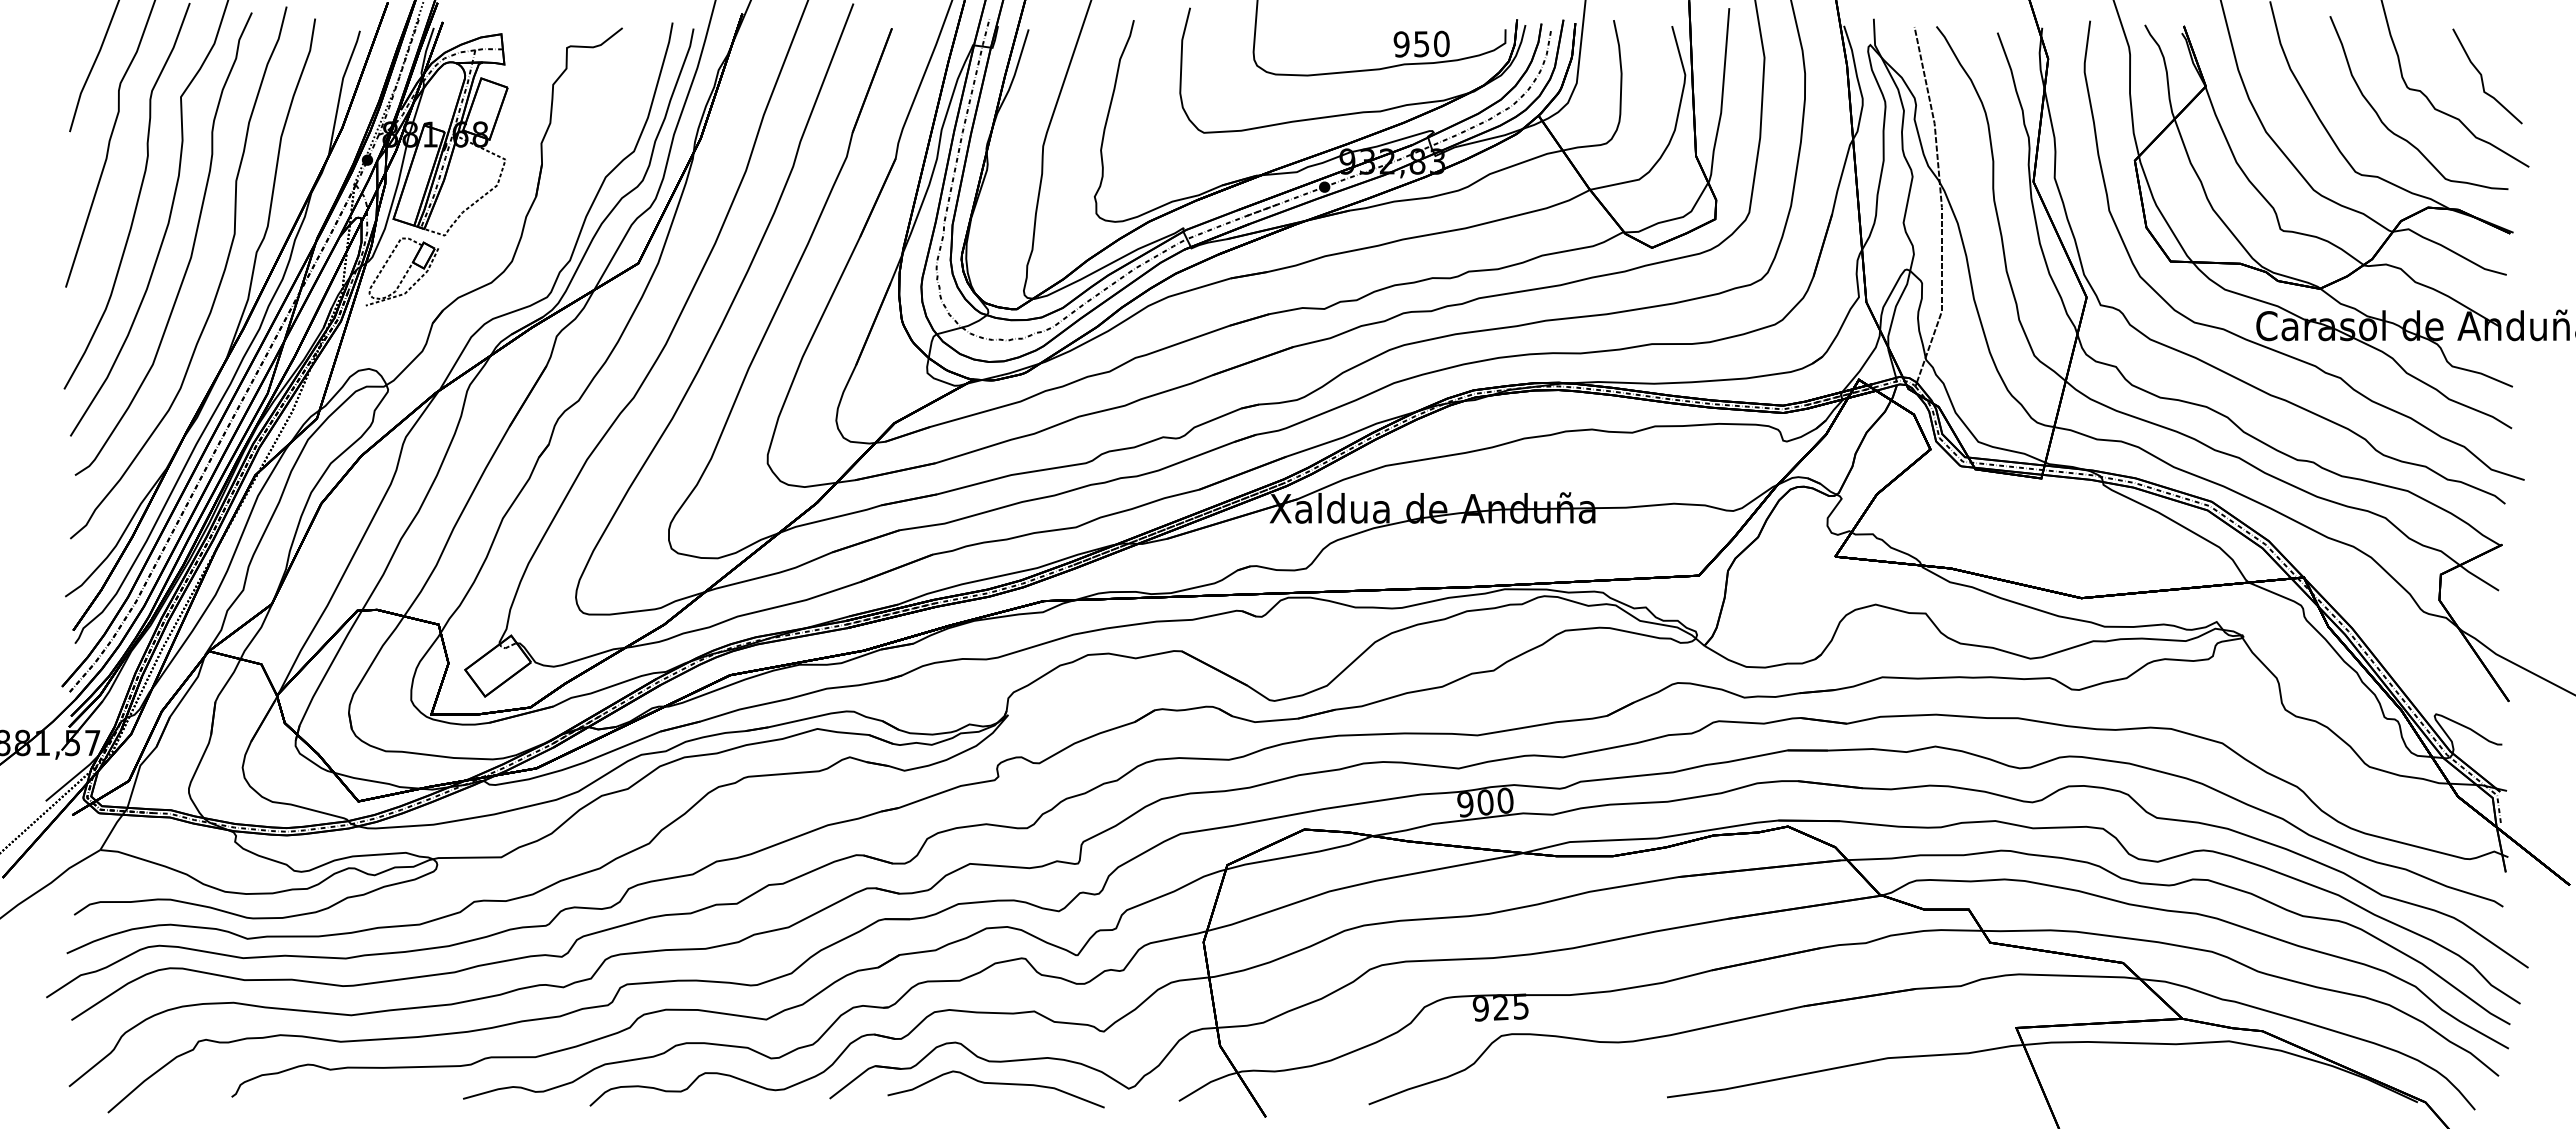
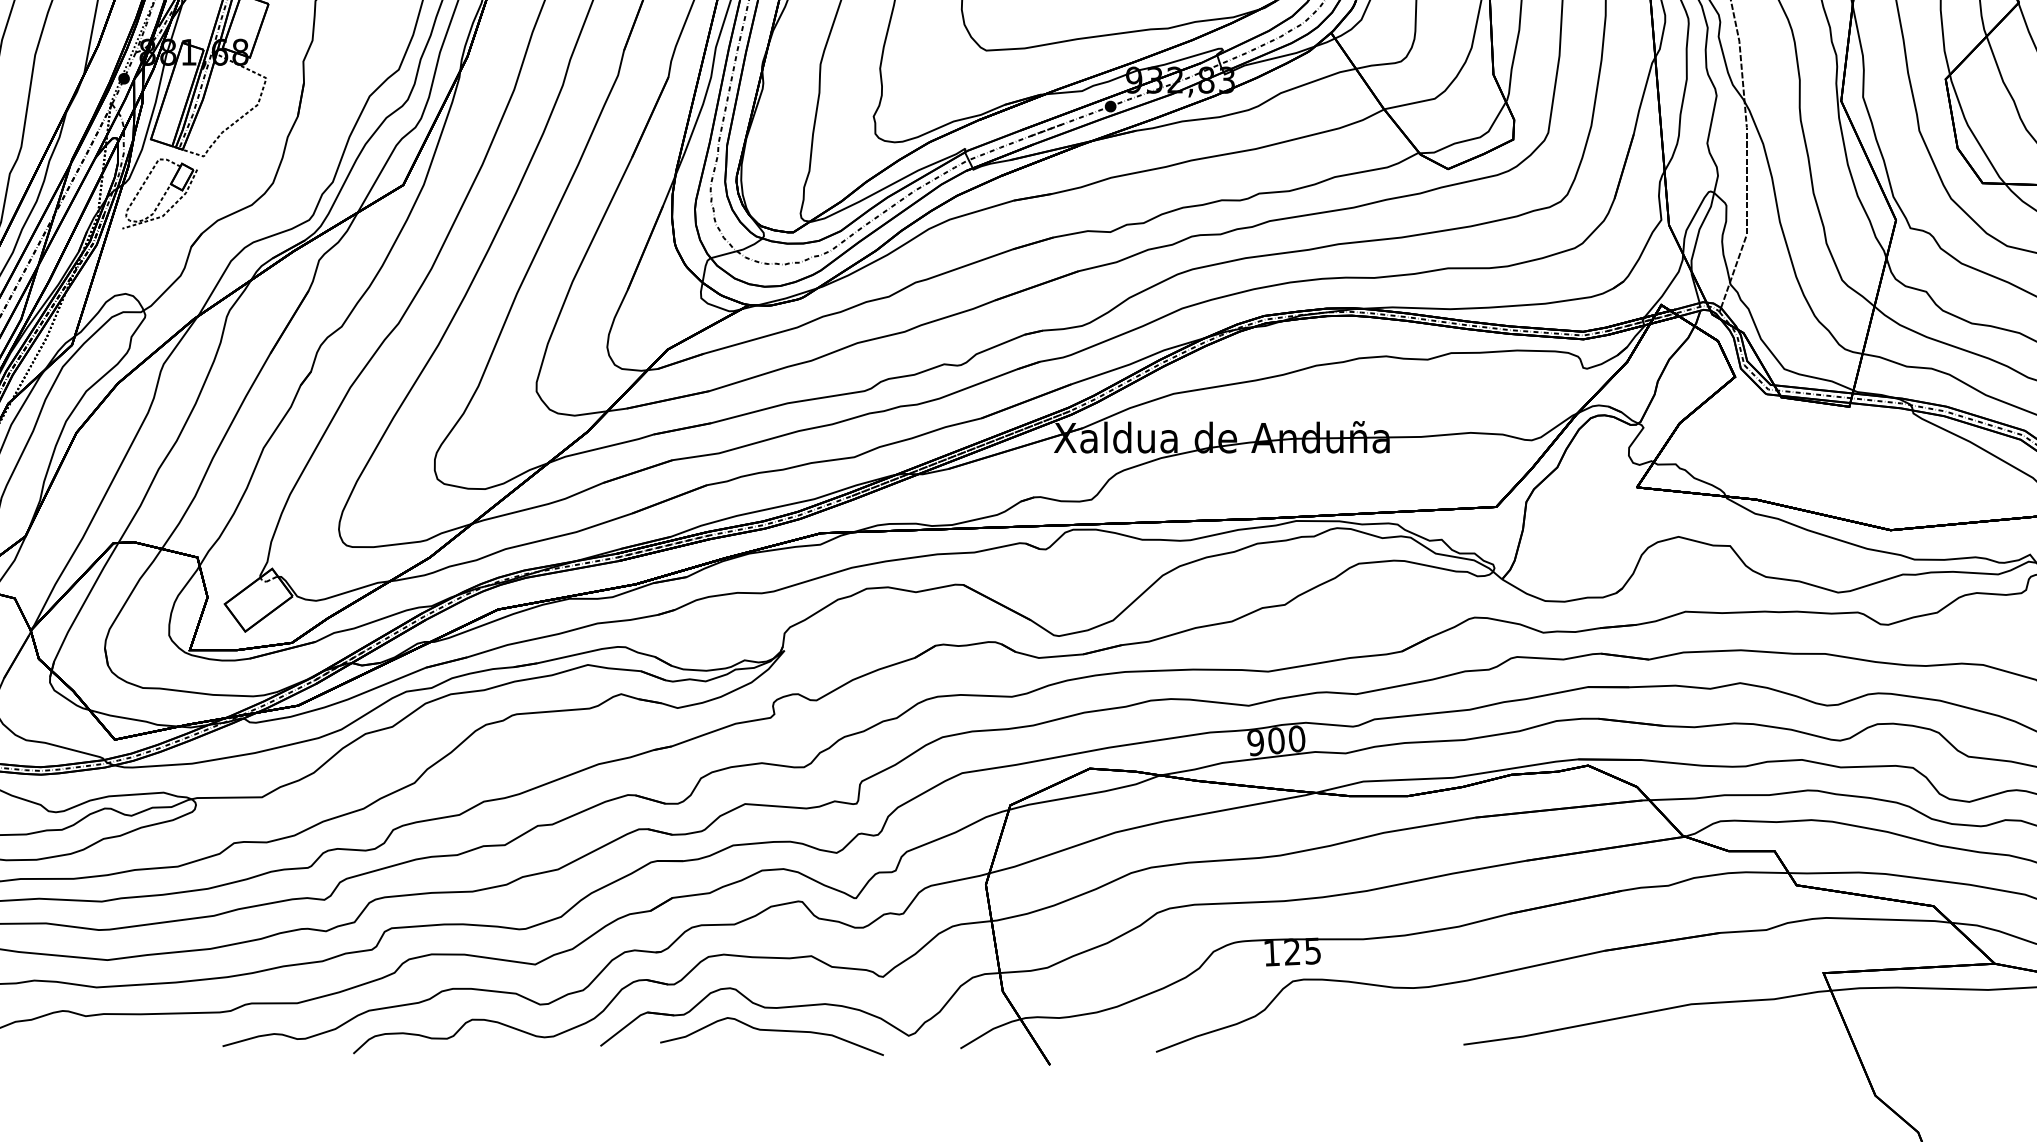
text: (1480, 1008) -> (1271, 953), 925 -> 125

